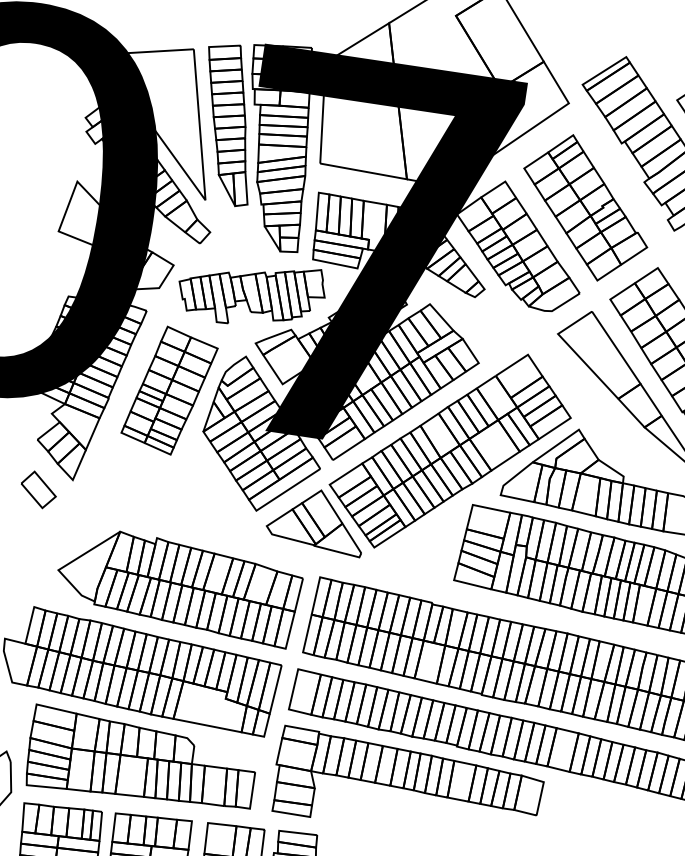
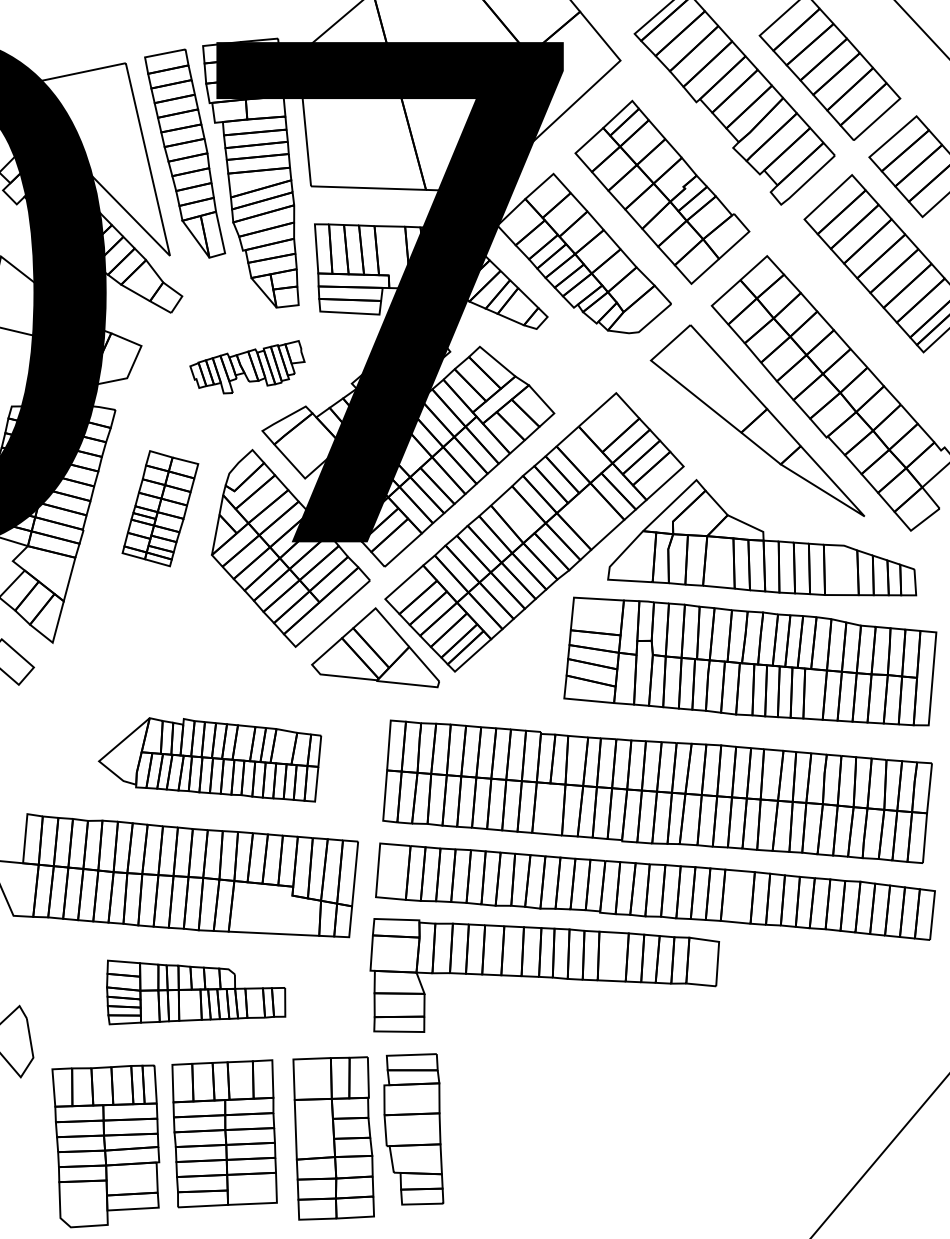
part: (251, 292) -> (247, 366), size x0.6
part: (169, 390) -> (160, 508), size x0.7
part: (178, 586) -> (209, 759), size x0.7
part: (141, 761) -> (195, 992), size x0.6

